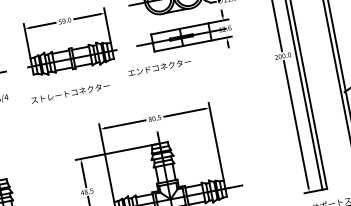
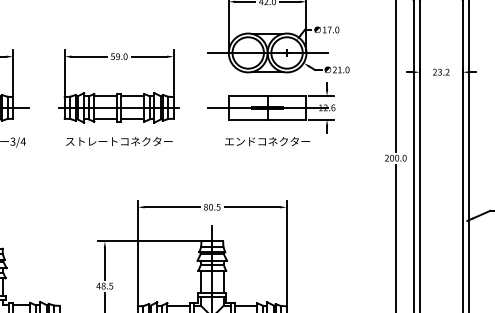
text: (159, 67) -> (267, 141), moved
text: (70, 93) -> (119, 141), moved

